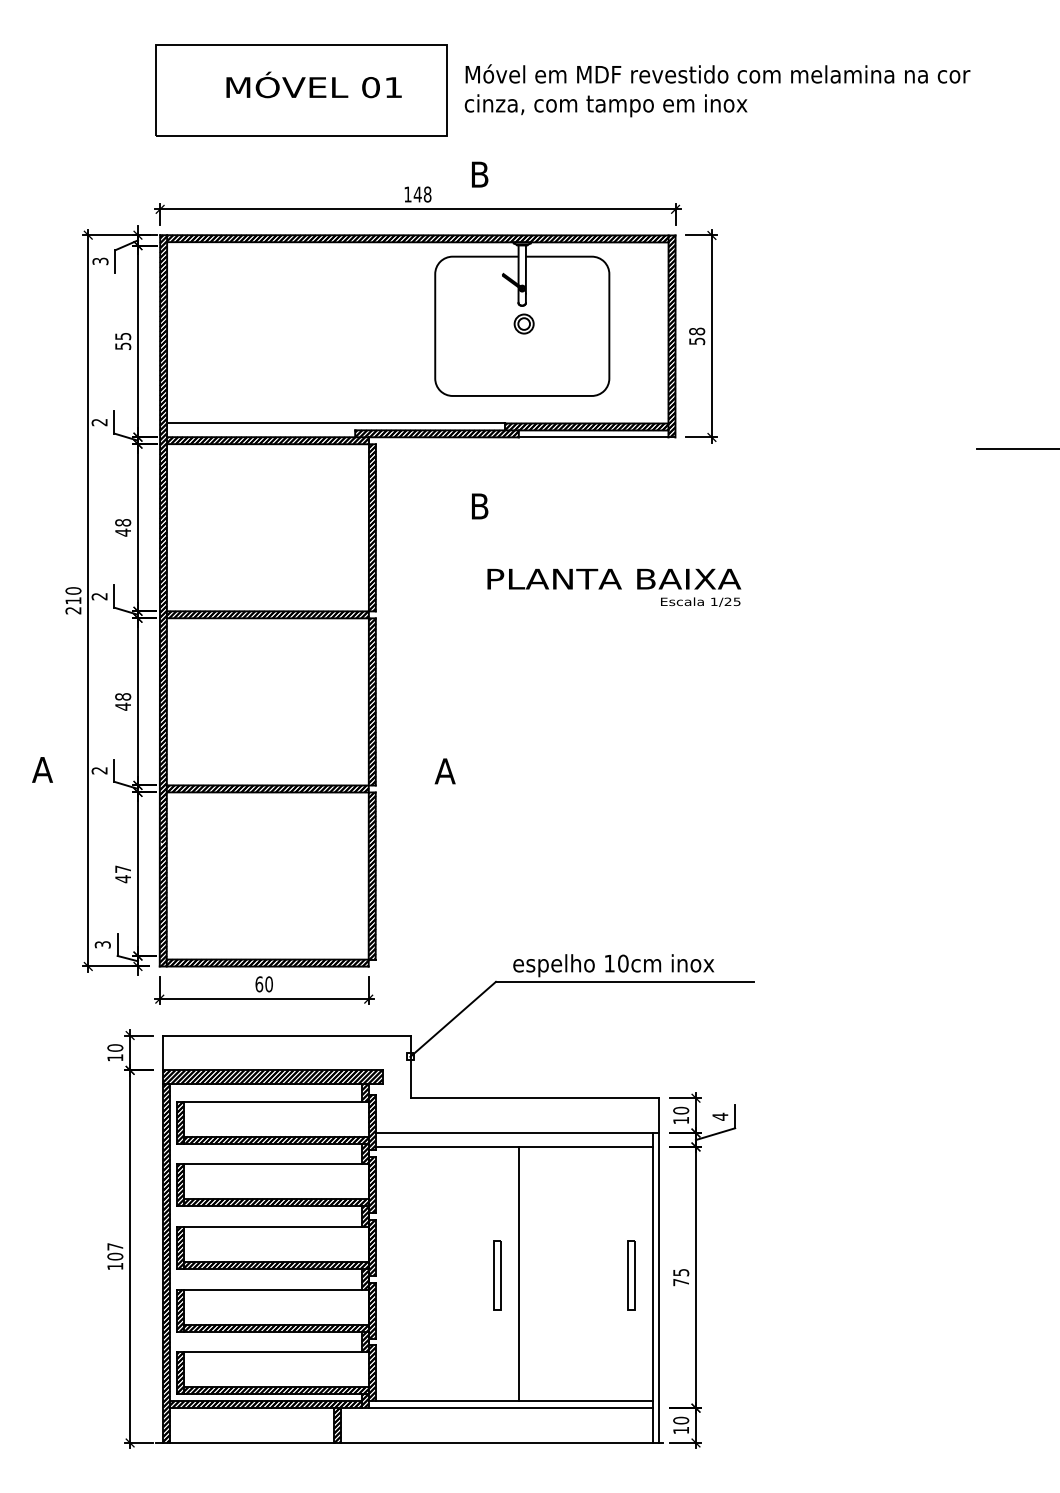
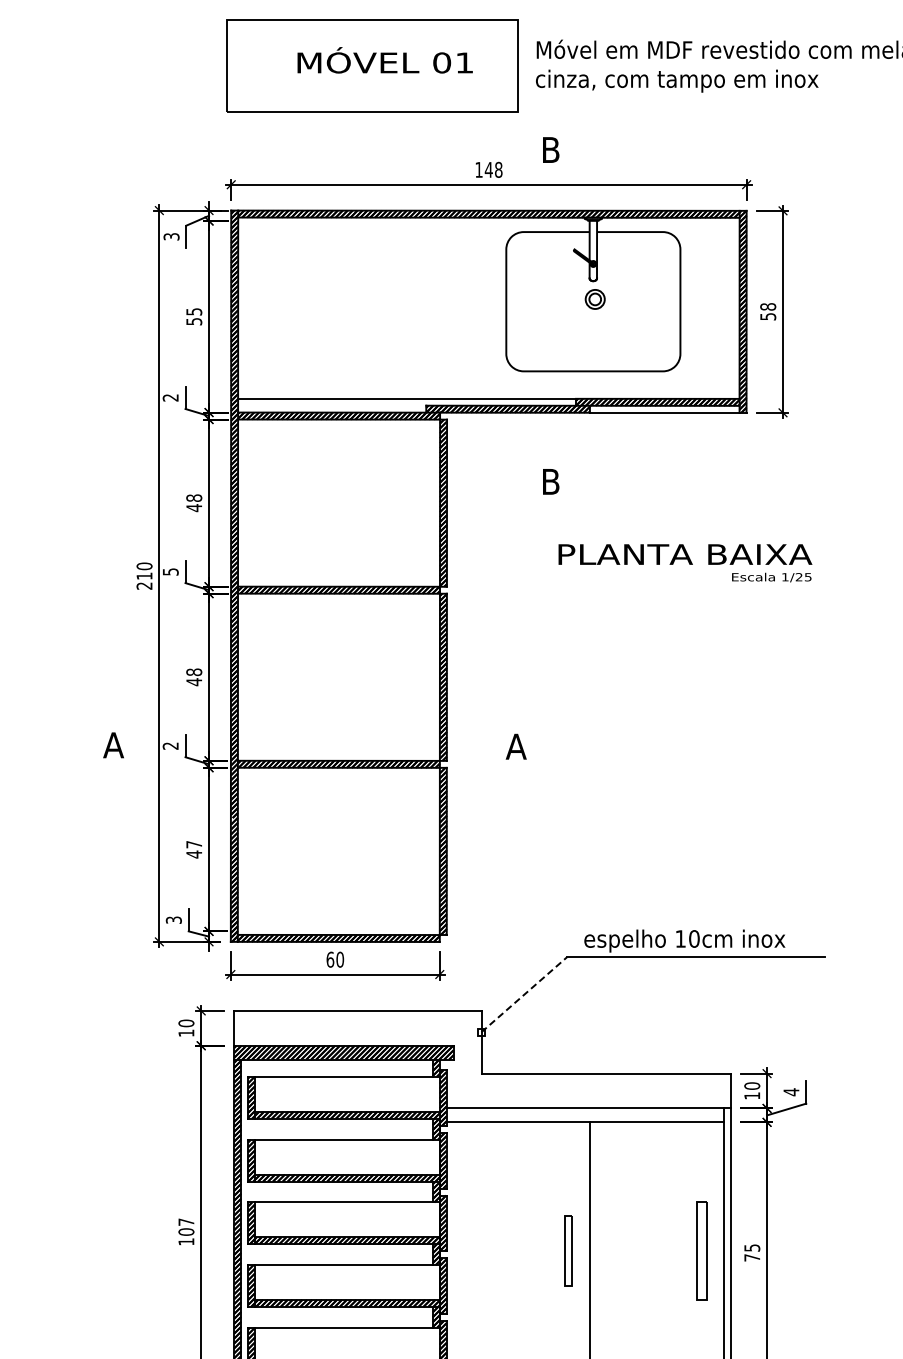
text: (99, 596) -> (170, 571), 2 -> 5
line: (453, 1019) -> (524, 994), solid -> dashed
part: (631, 1275) -> (702, 1250), size x1.4

